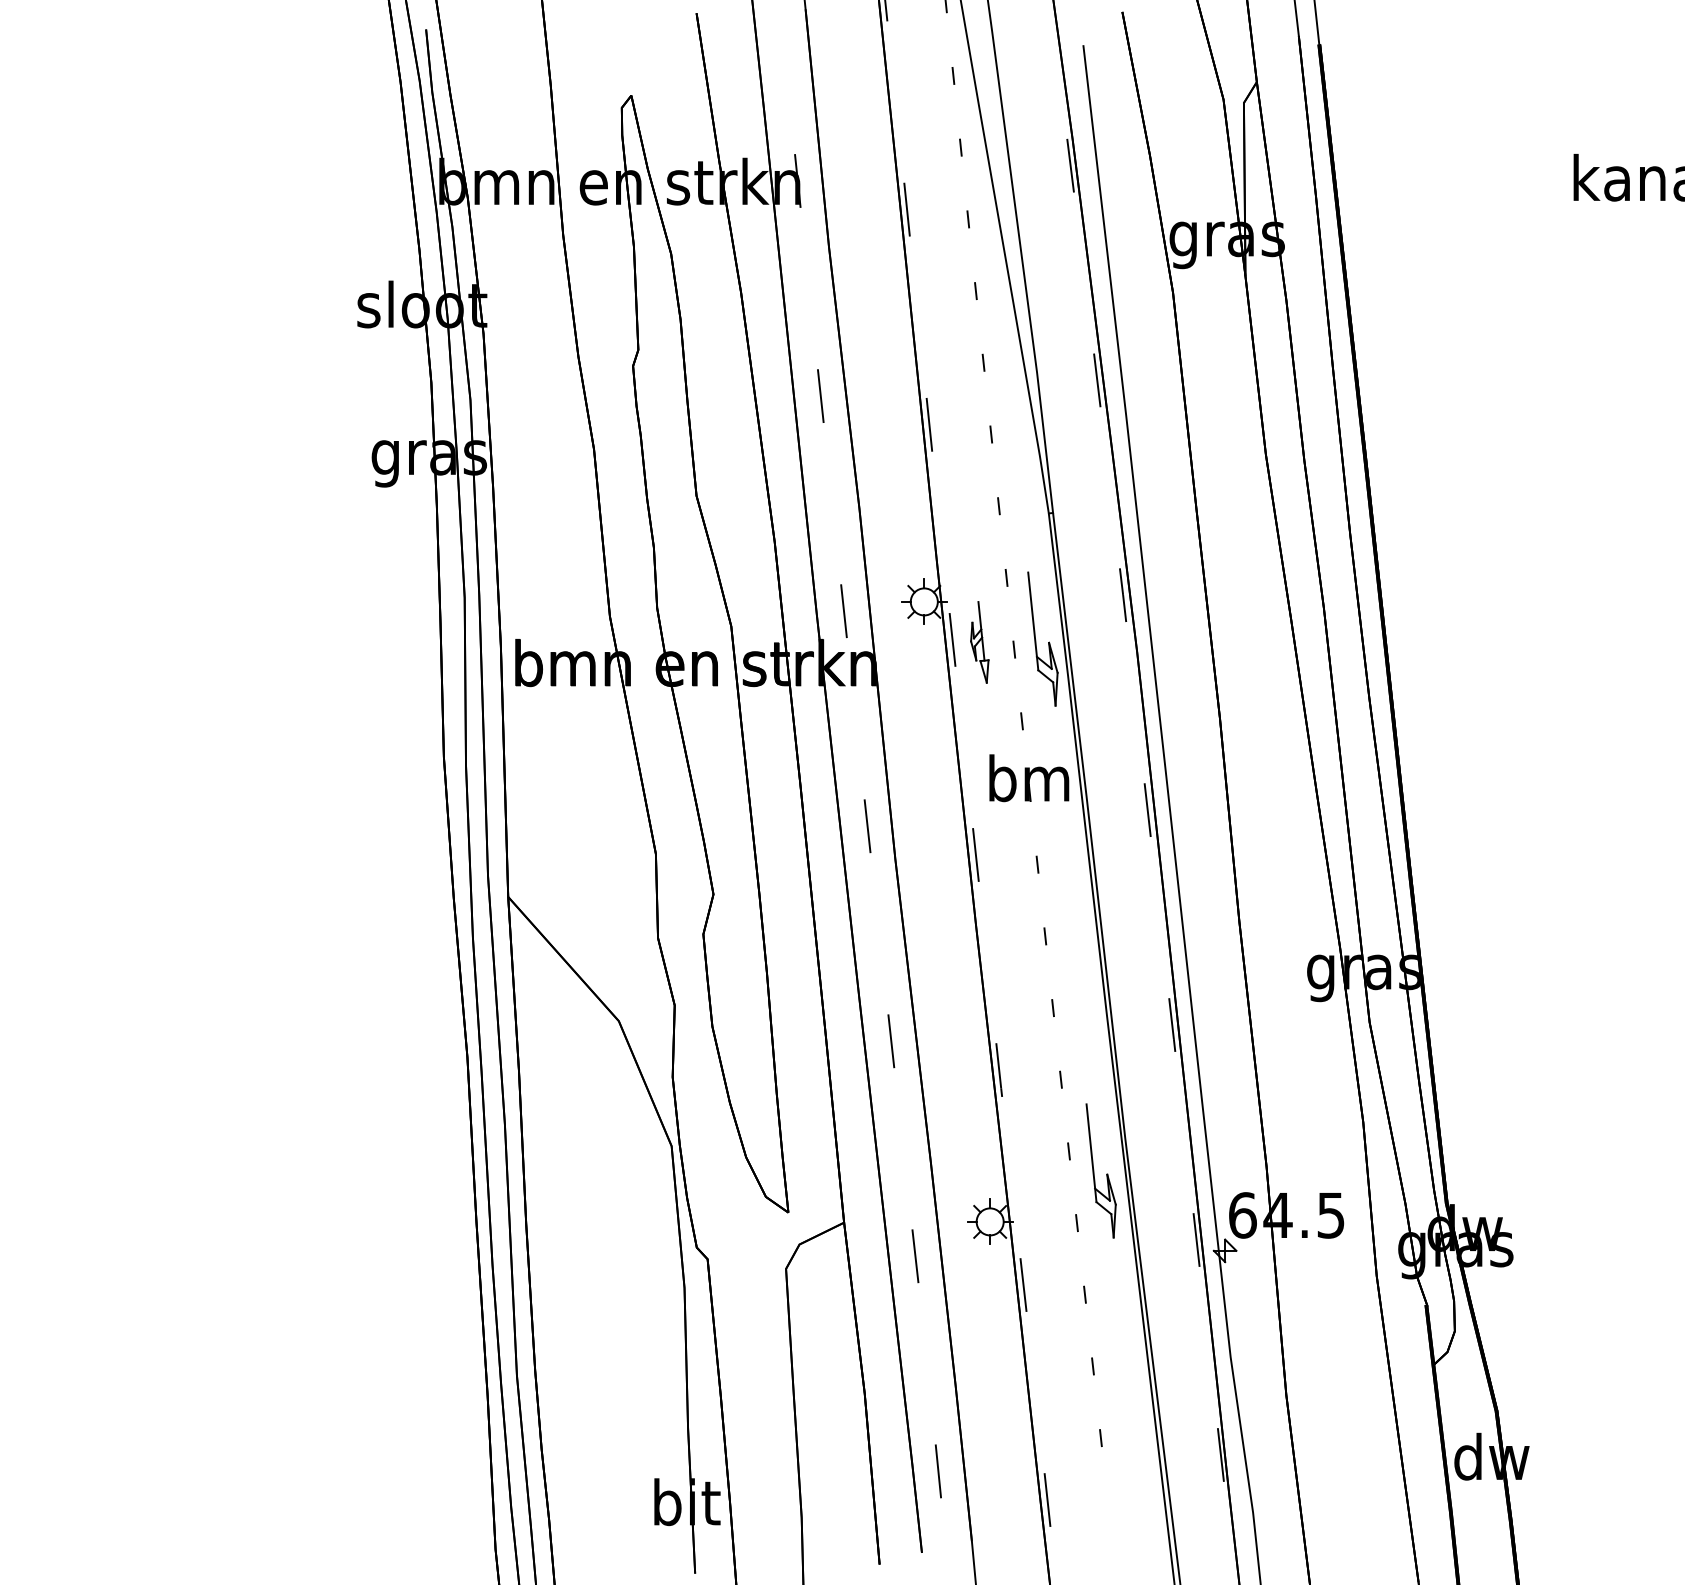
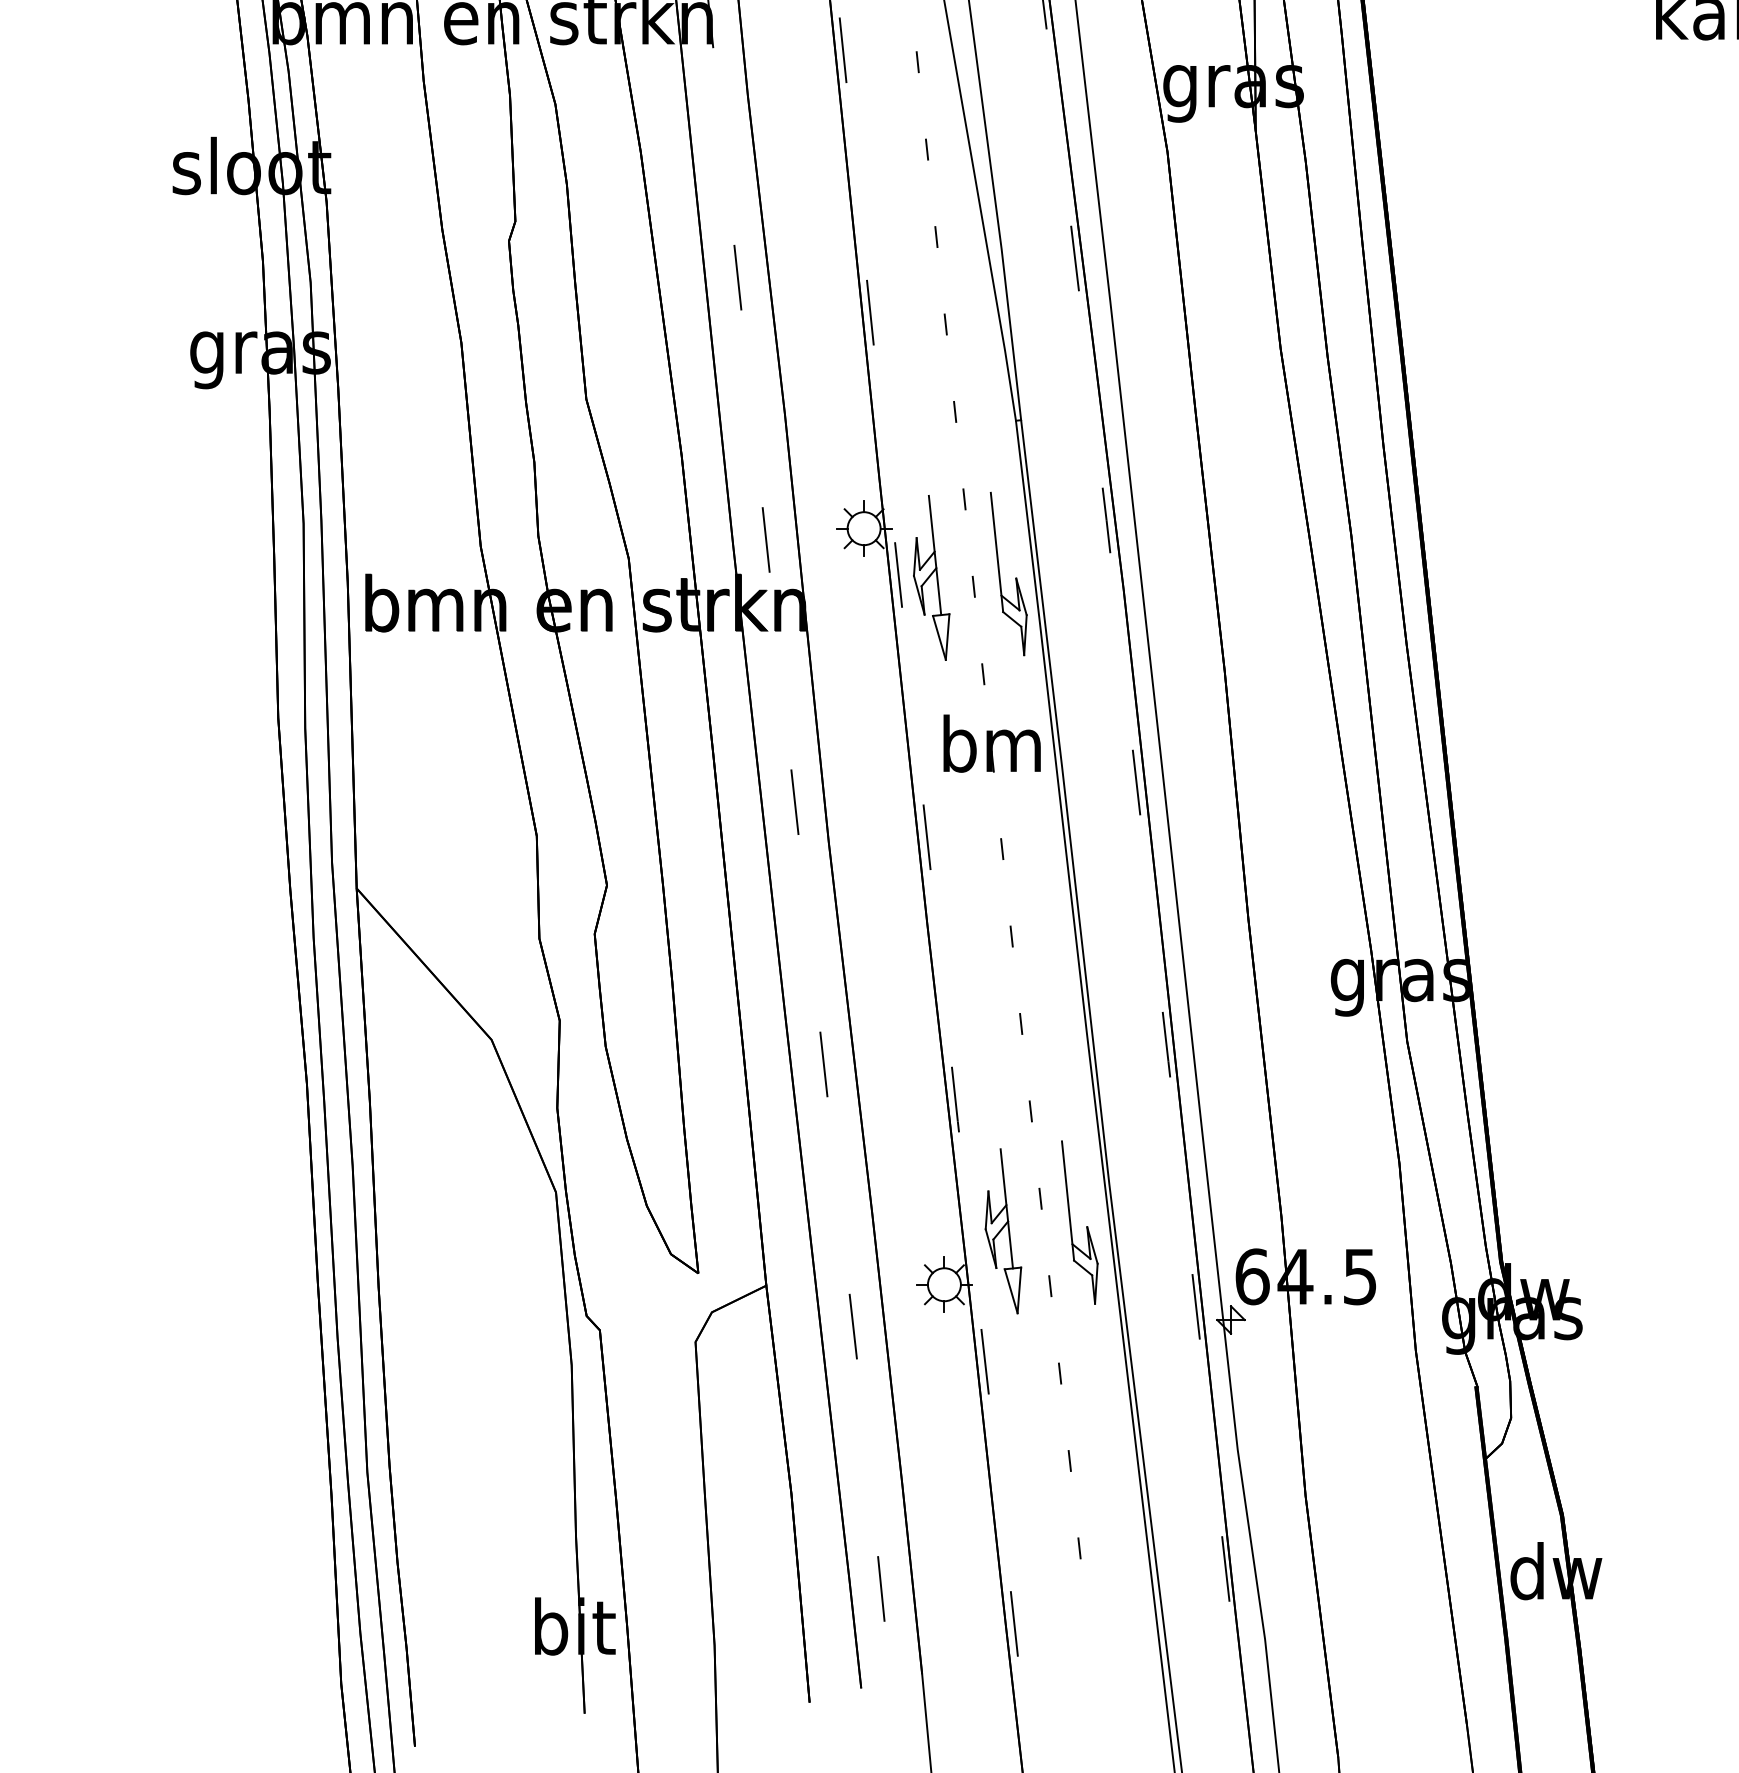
part: (979, 642) -> (931, 578), size x1.67
part: (1038, 1177) -> (1003, 1230), added

